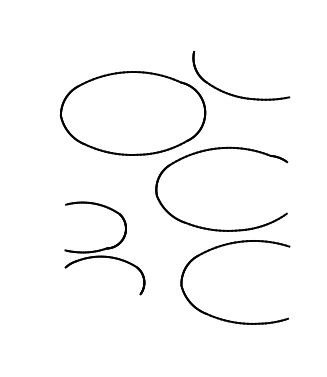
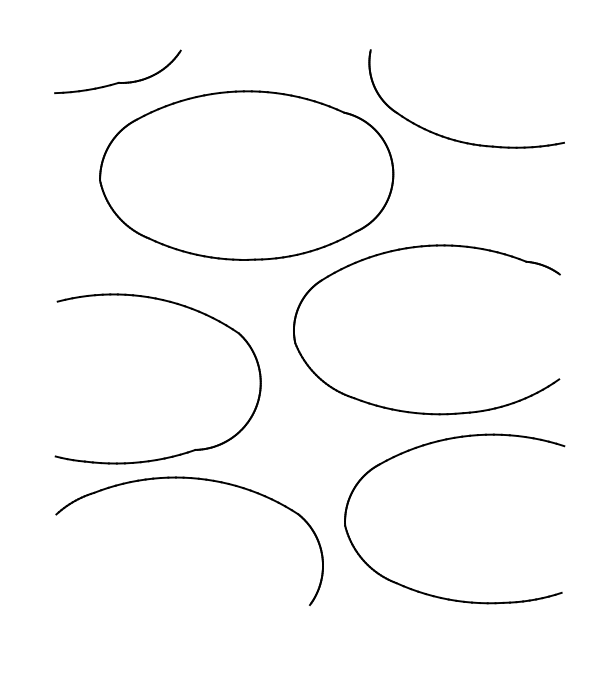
part: (69, 62) -> (117, 71), added
part: (104, 248) -> (188, 450), size x1.67

